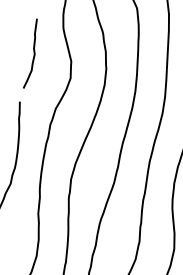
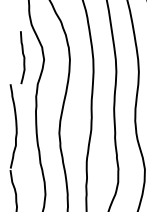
curve: (33, 54) -> (23, 57), moved

